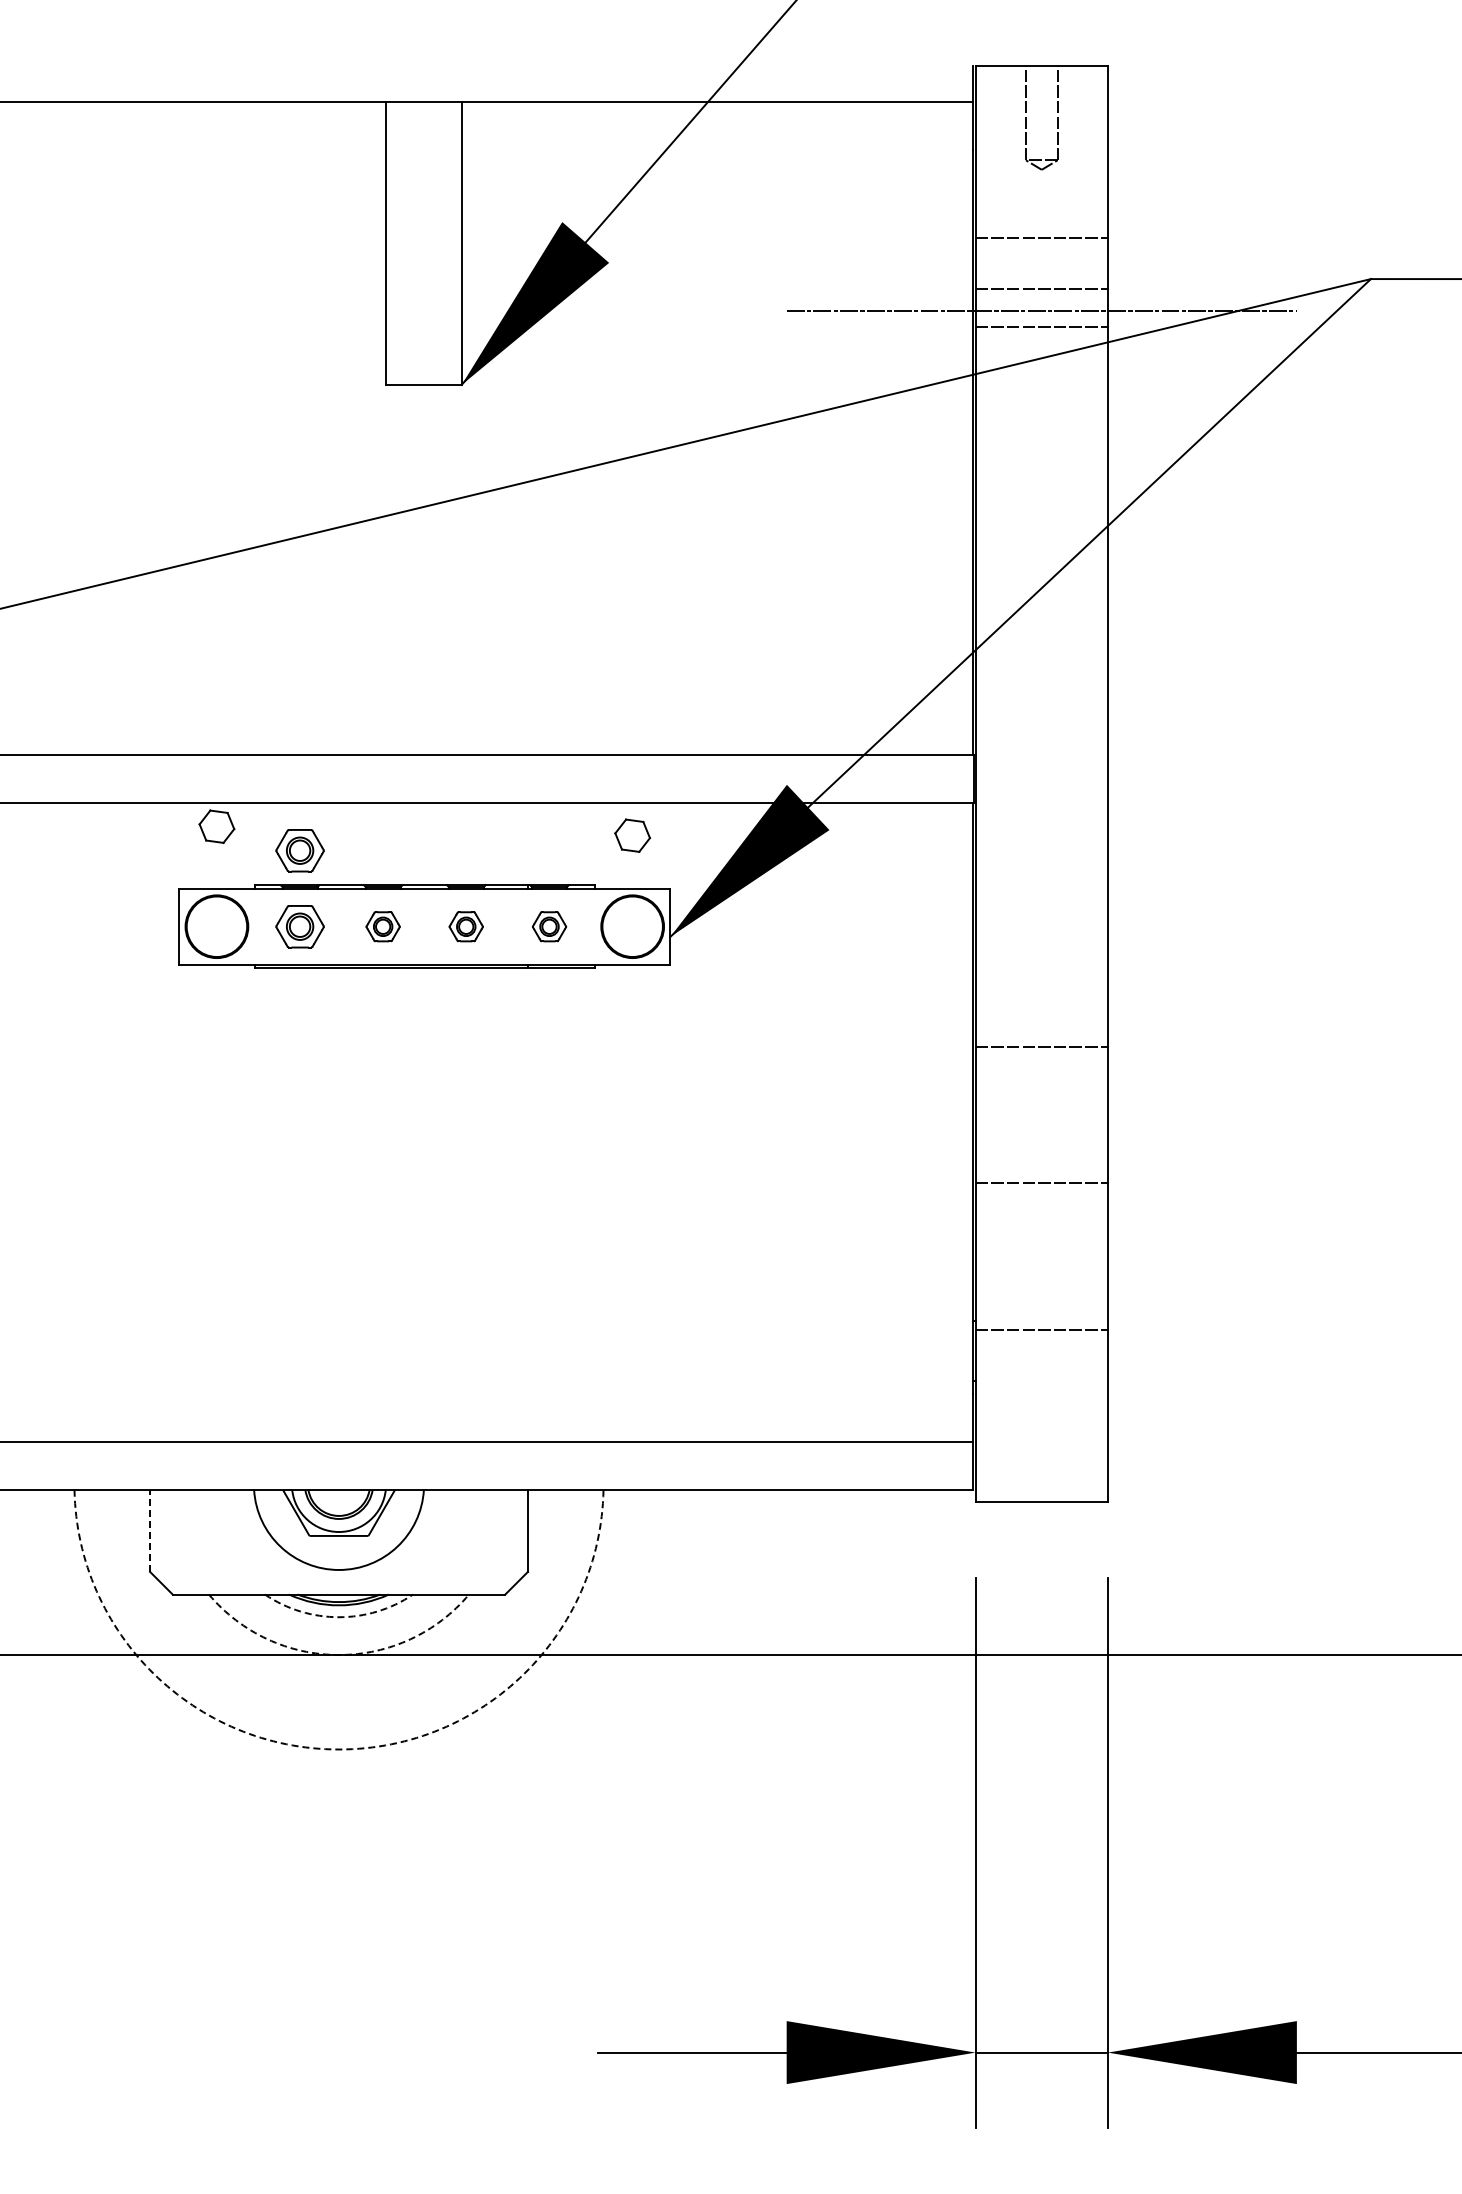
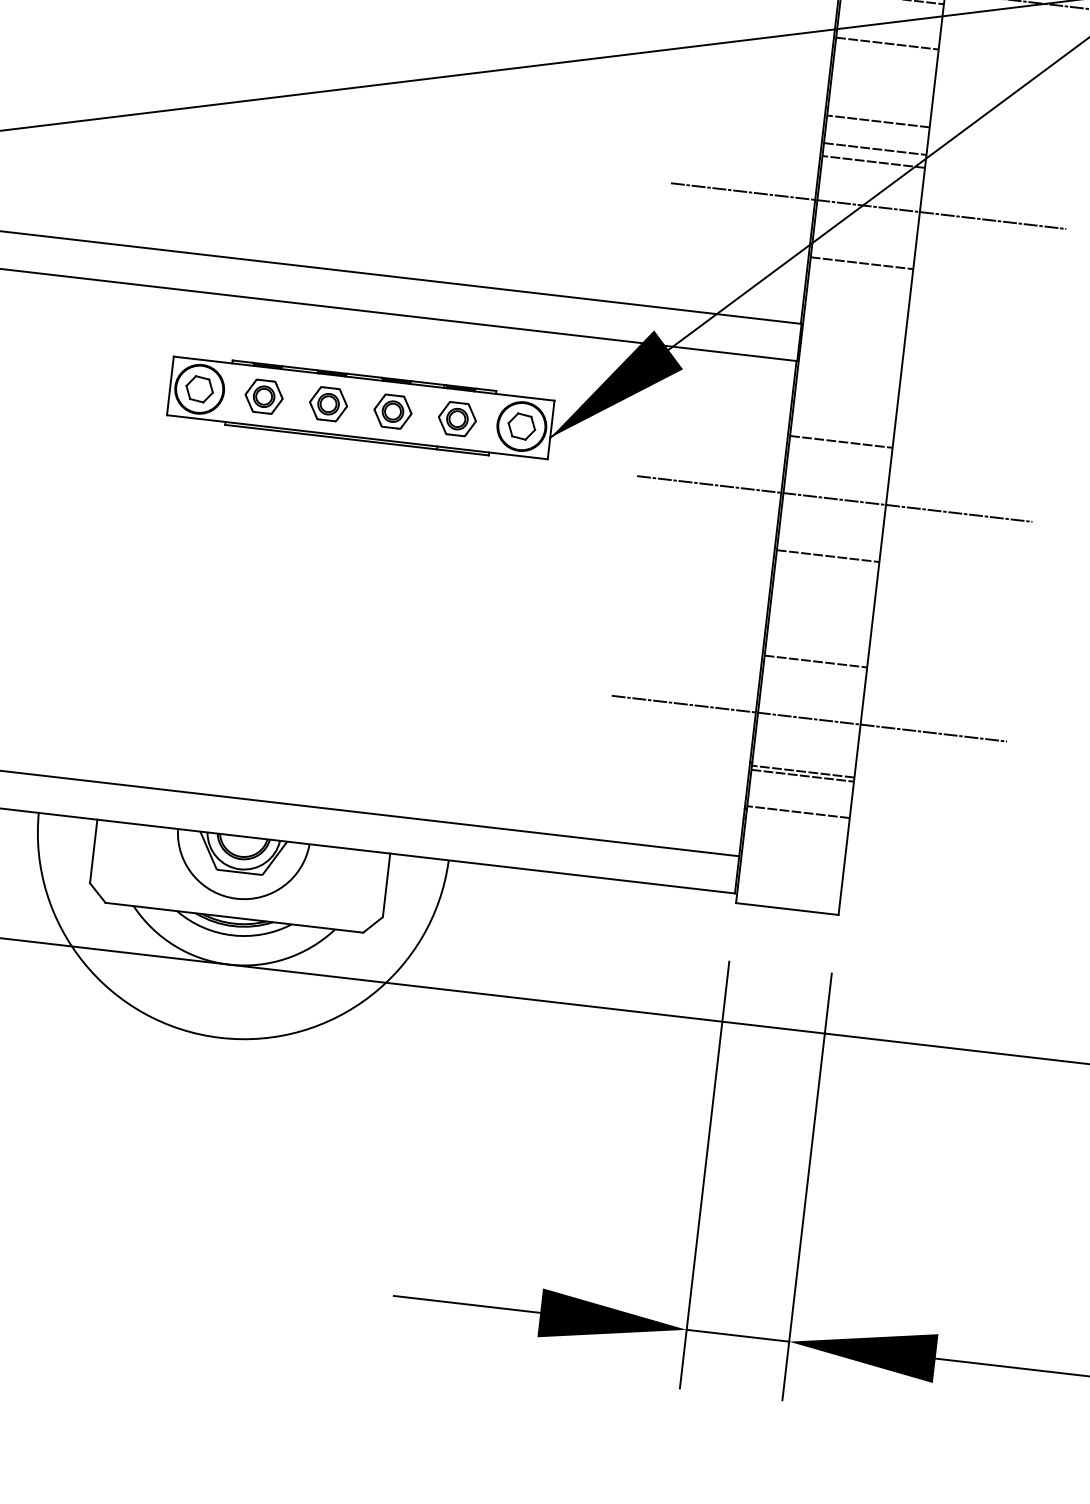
line: (1041, 385) -> (887, 43), added
line: (1041, 485) -> (878, 121), added
line: (1041, 521) -> (875, 149), added
line: (1041, 537) -> (873, 161), added
line: (1041, 594) -> (868, 205), added
line: (1041, 668) -> (861, 263), added
part: (216, 826) -> (199, 389), moved
part: (632, 835) -> (521, 426), moved
part: (299, 850) -> (270, 337), removed
line: (1041, 899) -> (841, 442), added
part: (382, 926) -> (328, 403), size x1.43
part: (465, 926) -> (392, 411), size x1.43
part: (549, 926) -> (457, 418), size x1.43
line: (1041, 972) -> (834, 498), added
line: (1041, 1256) -> (809, 718), added
line: (1041, 1324) -> (803, 771), added
line: (1041, 1376) -> (798, 811), added
line: (150, 1530) -> (94, 851), dashed -> solid
arc: (339, 1617) -> (232, 935), dashed -> solid
arc: (339, 1655) -> (229, 965), dashed -> solid
arc: (339, 1749) -> (220, 1037), dashed -> solid

